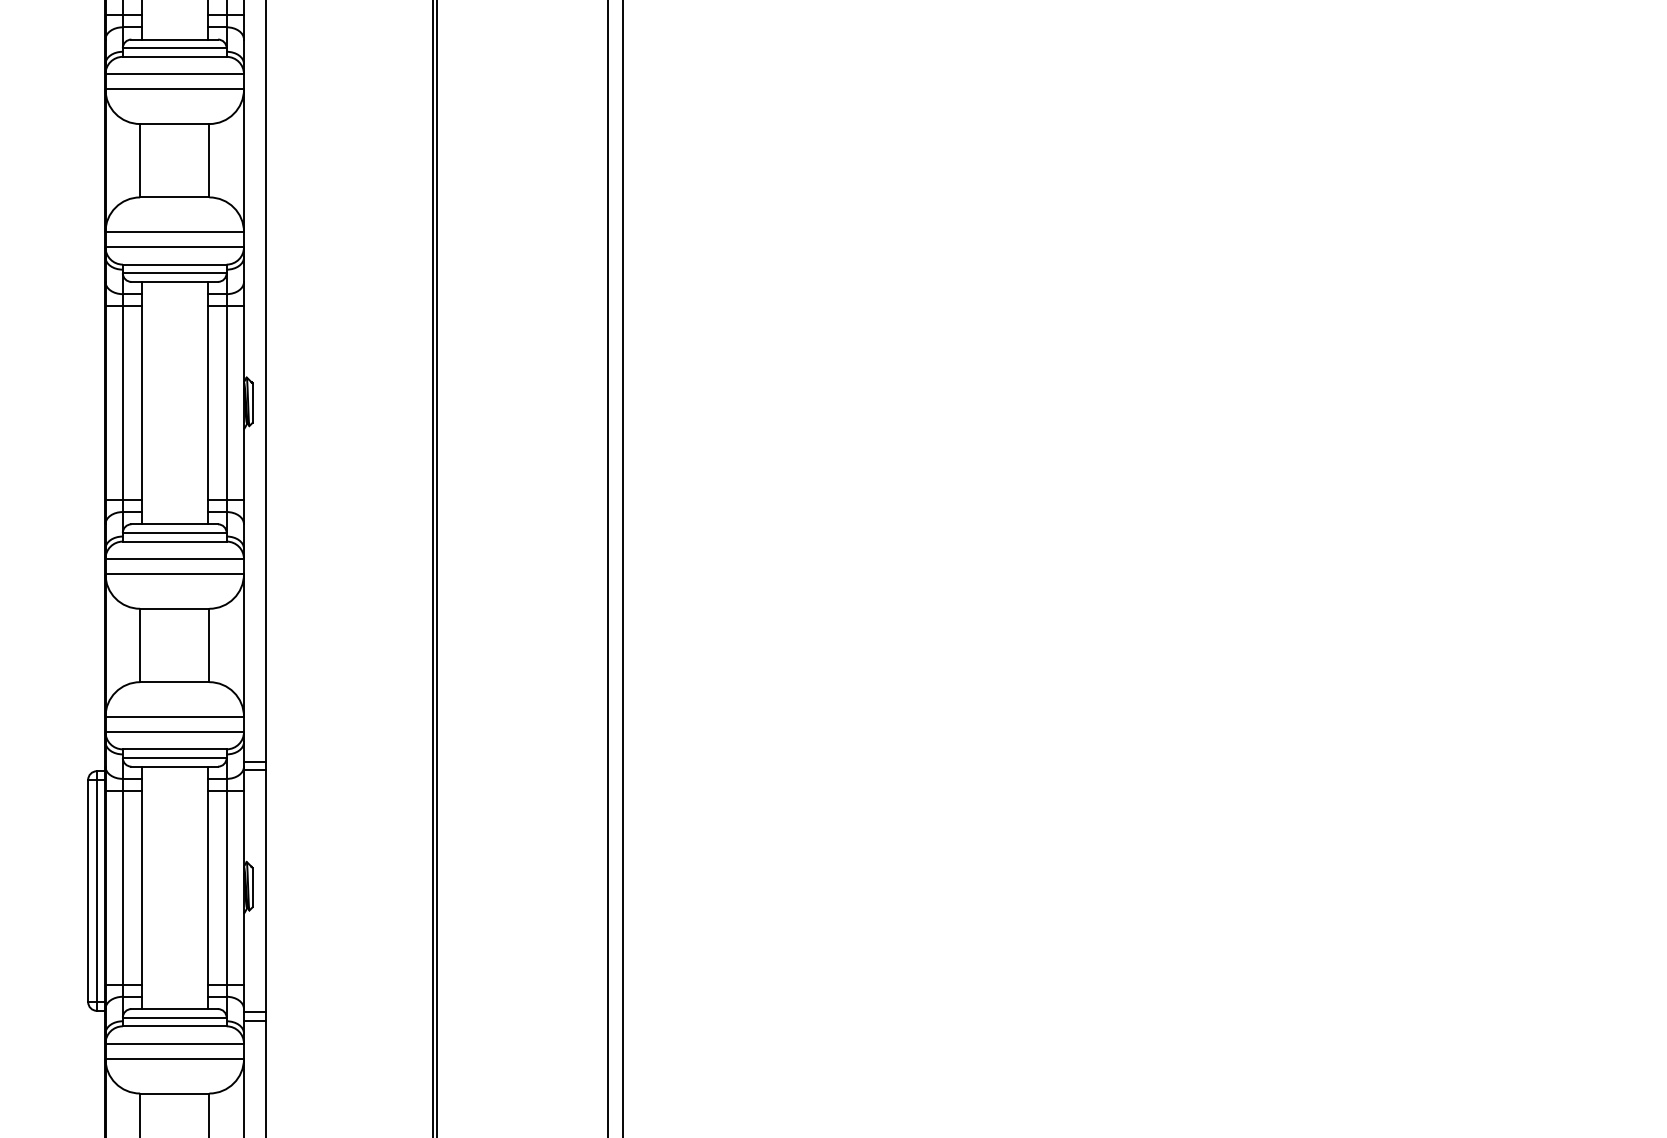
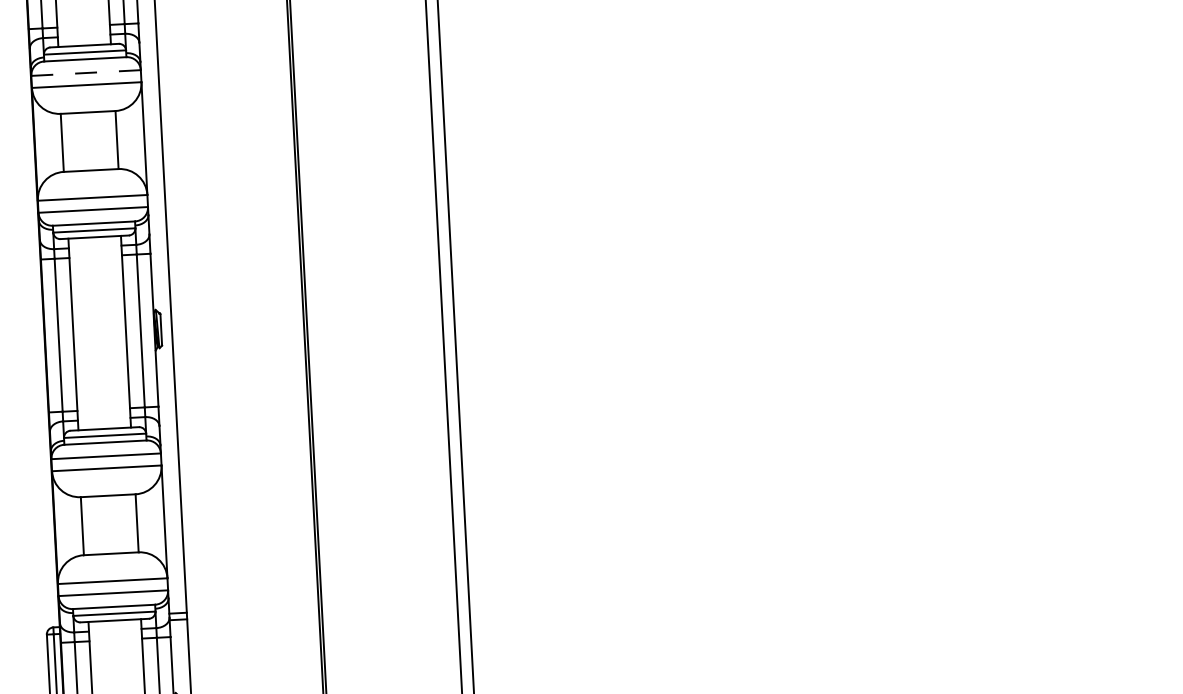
line: (174, 74) -> (85, 73), solid -> dashed

